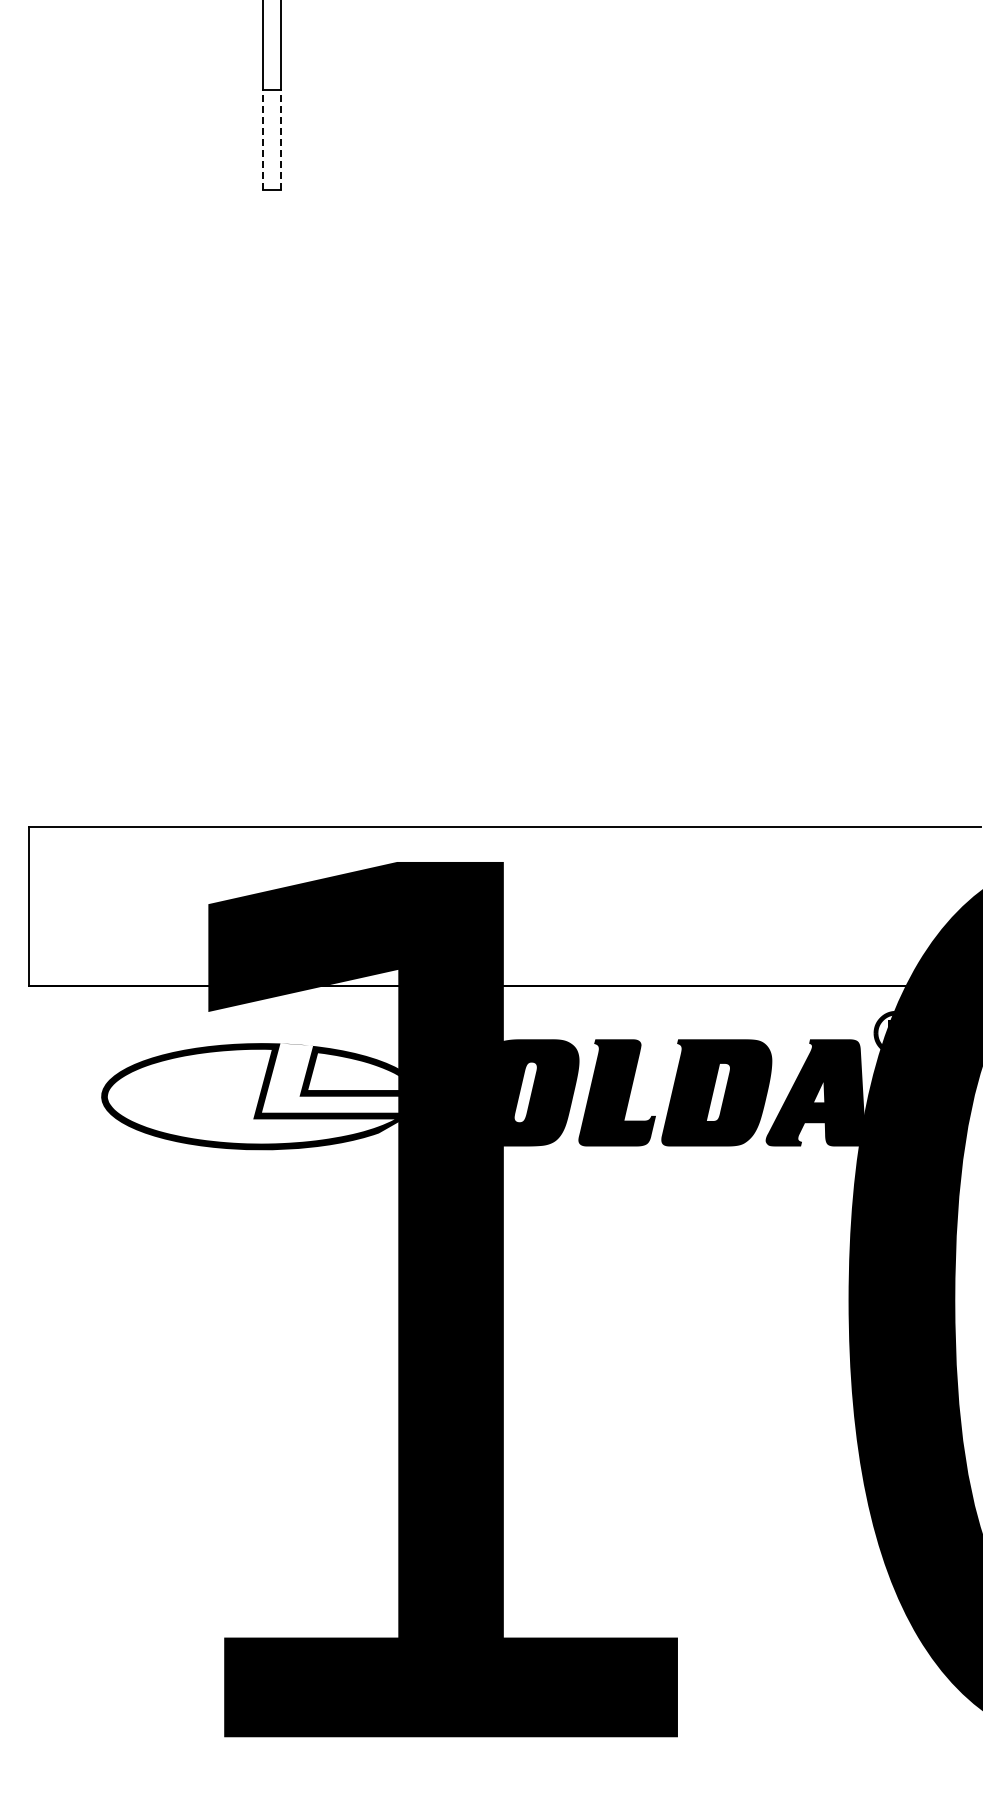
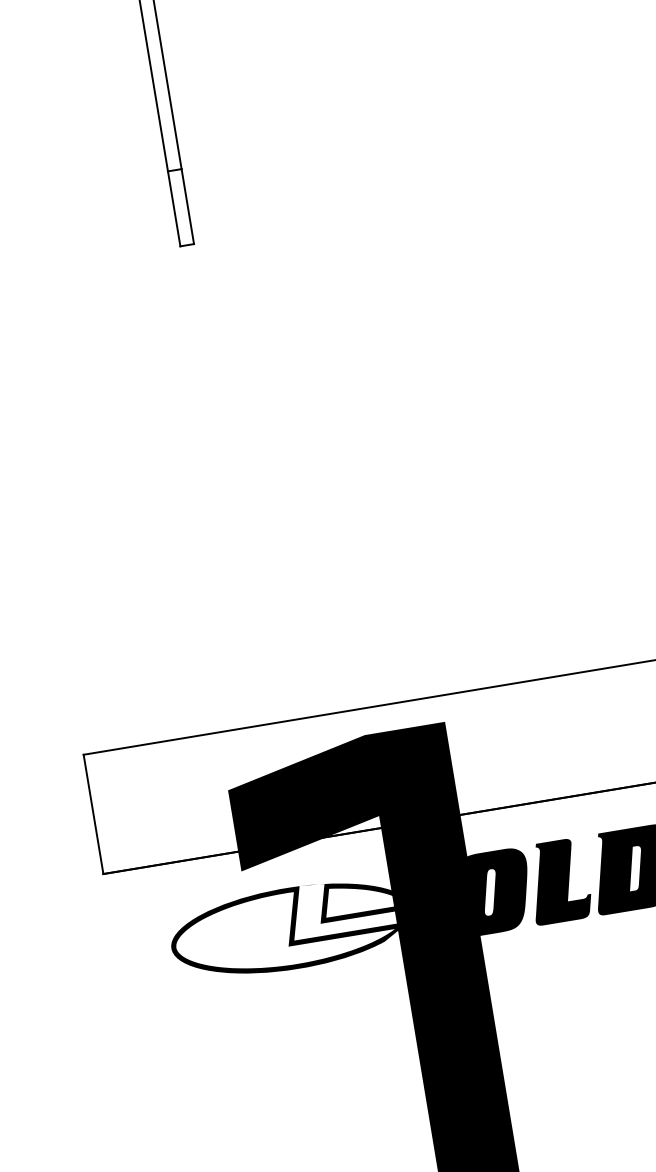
line: (263, 140) -> (174, 209), dashed -> solid
line: (281, 140) -> (187, 206), dashed -> solid

